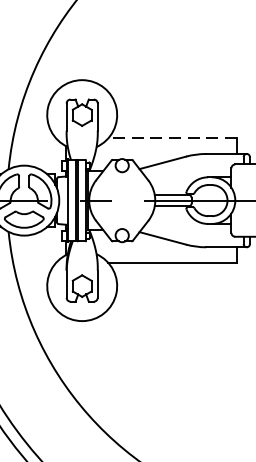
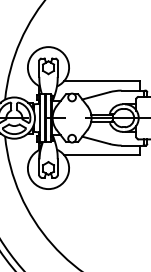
line: (172, 138) -> (101, 81), dashed -> solid

